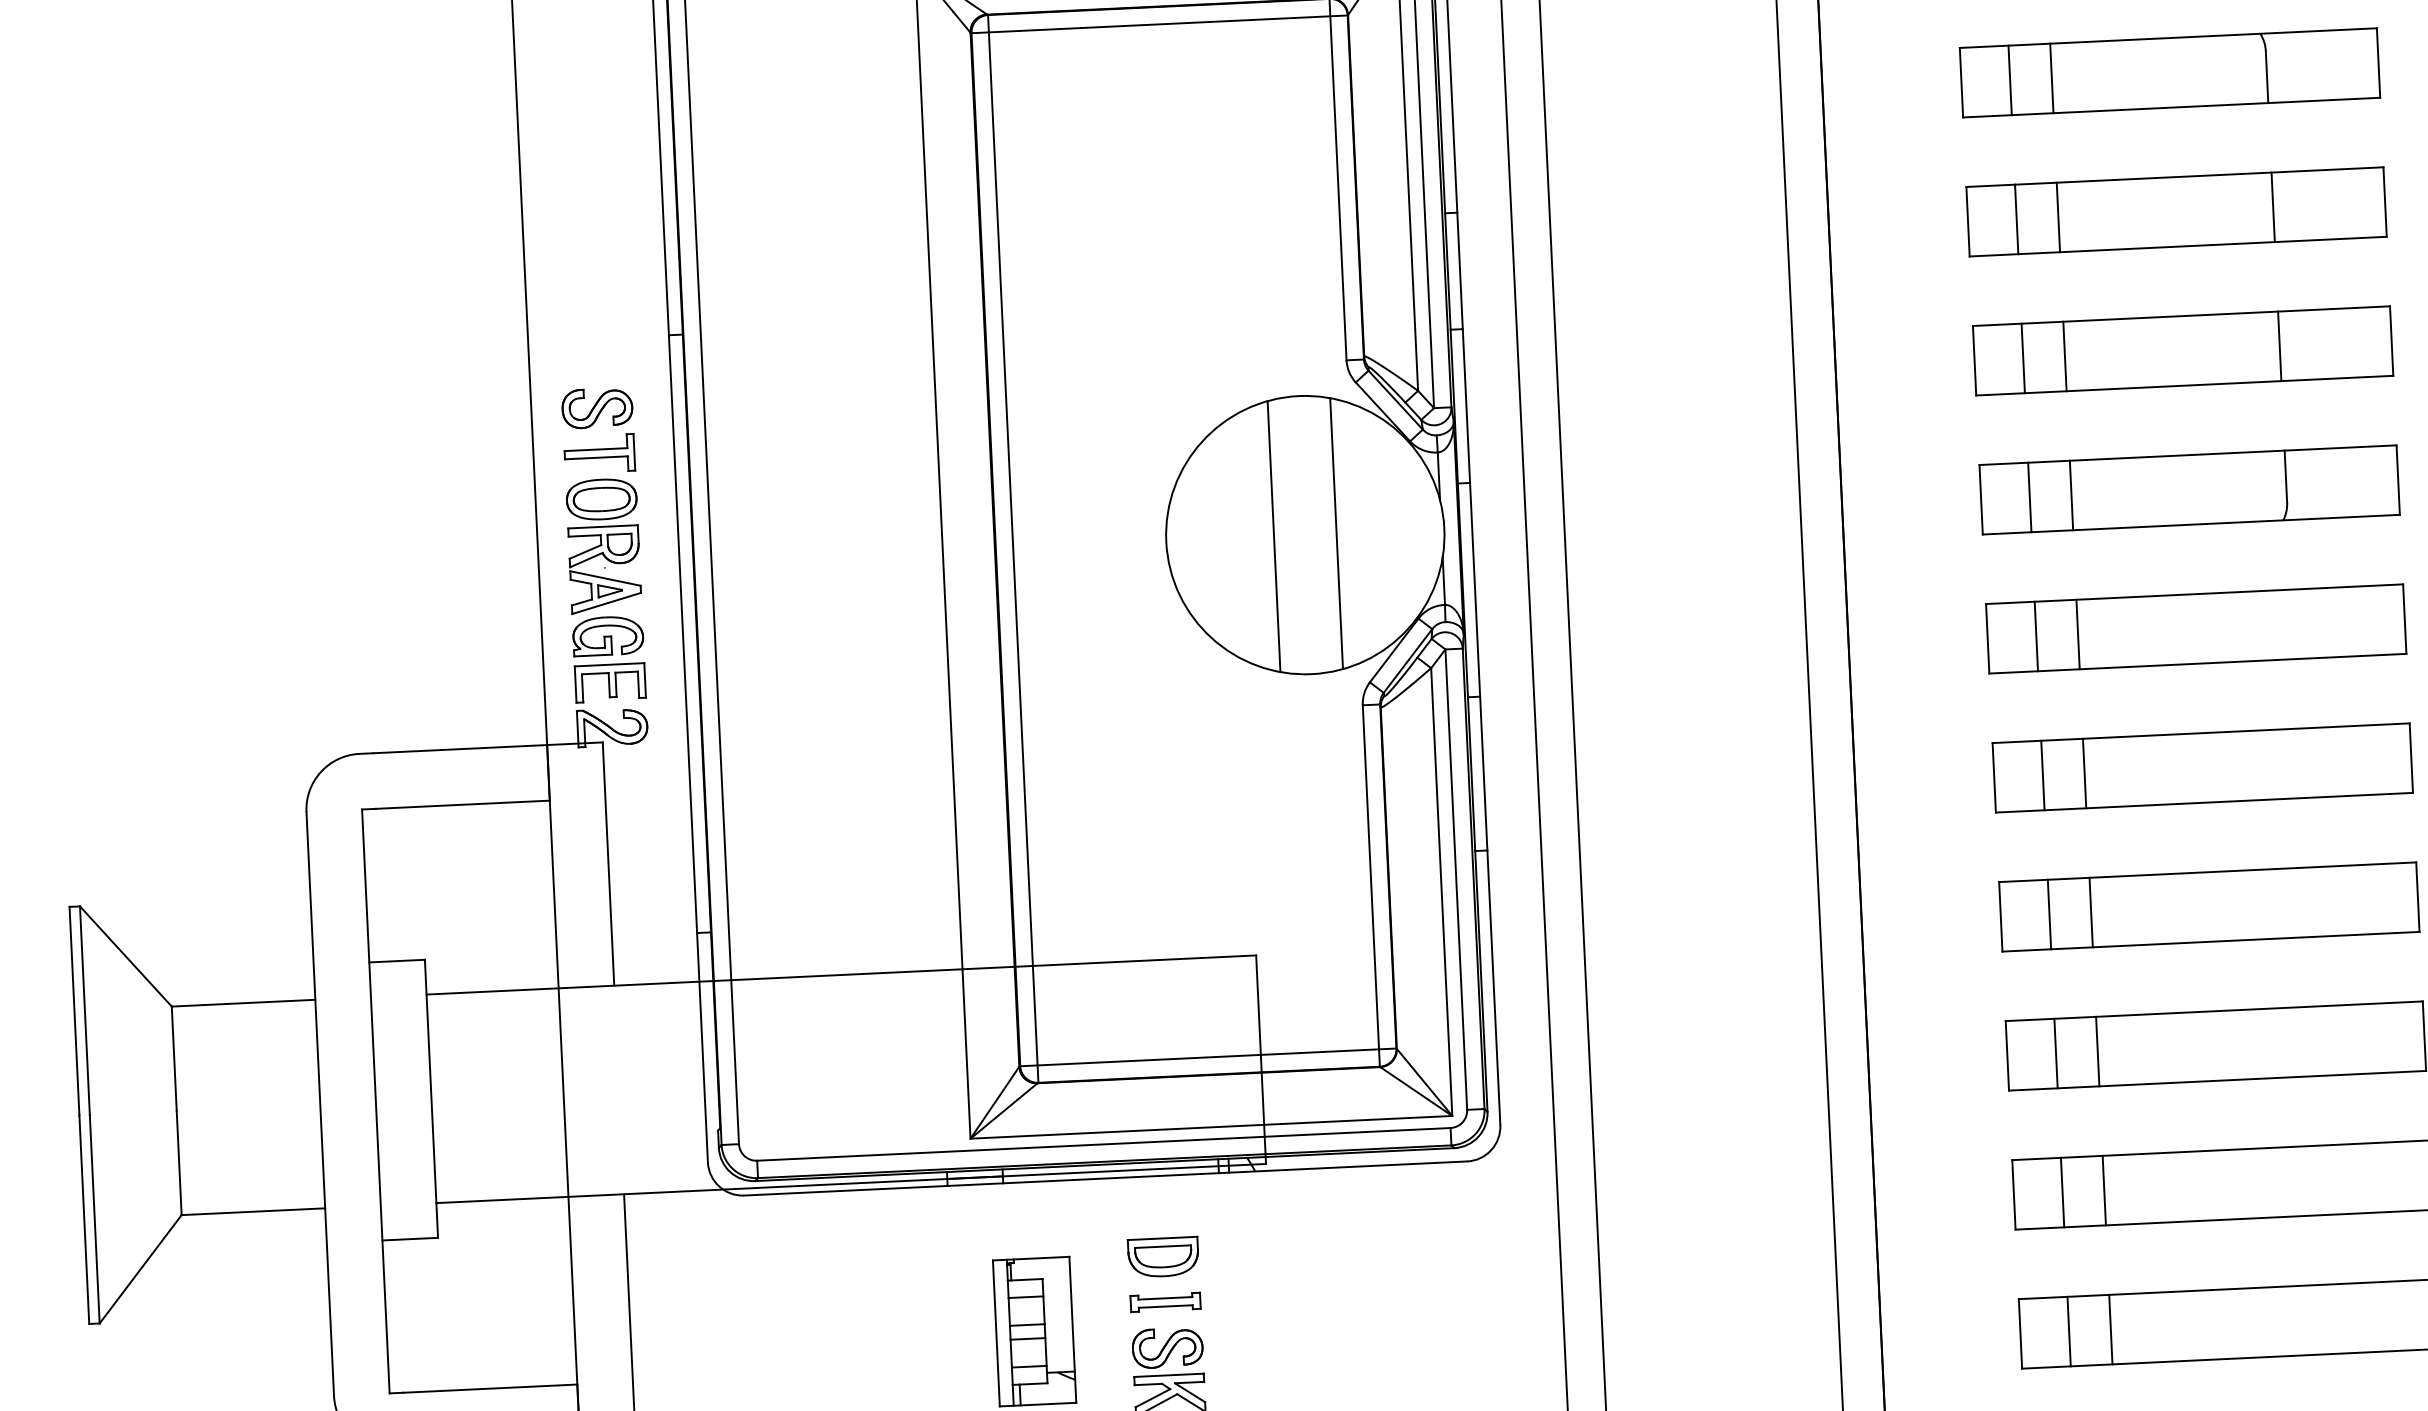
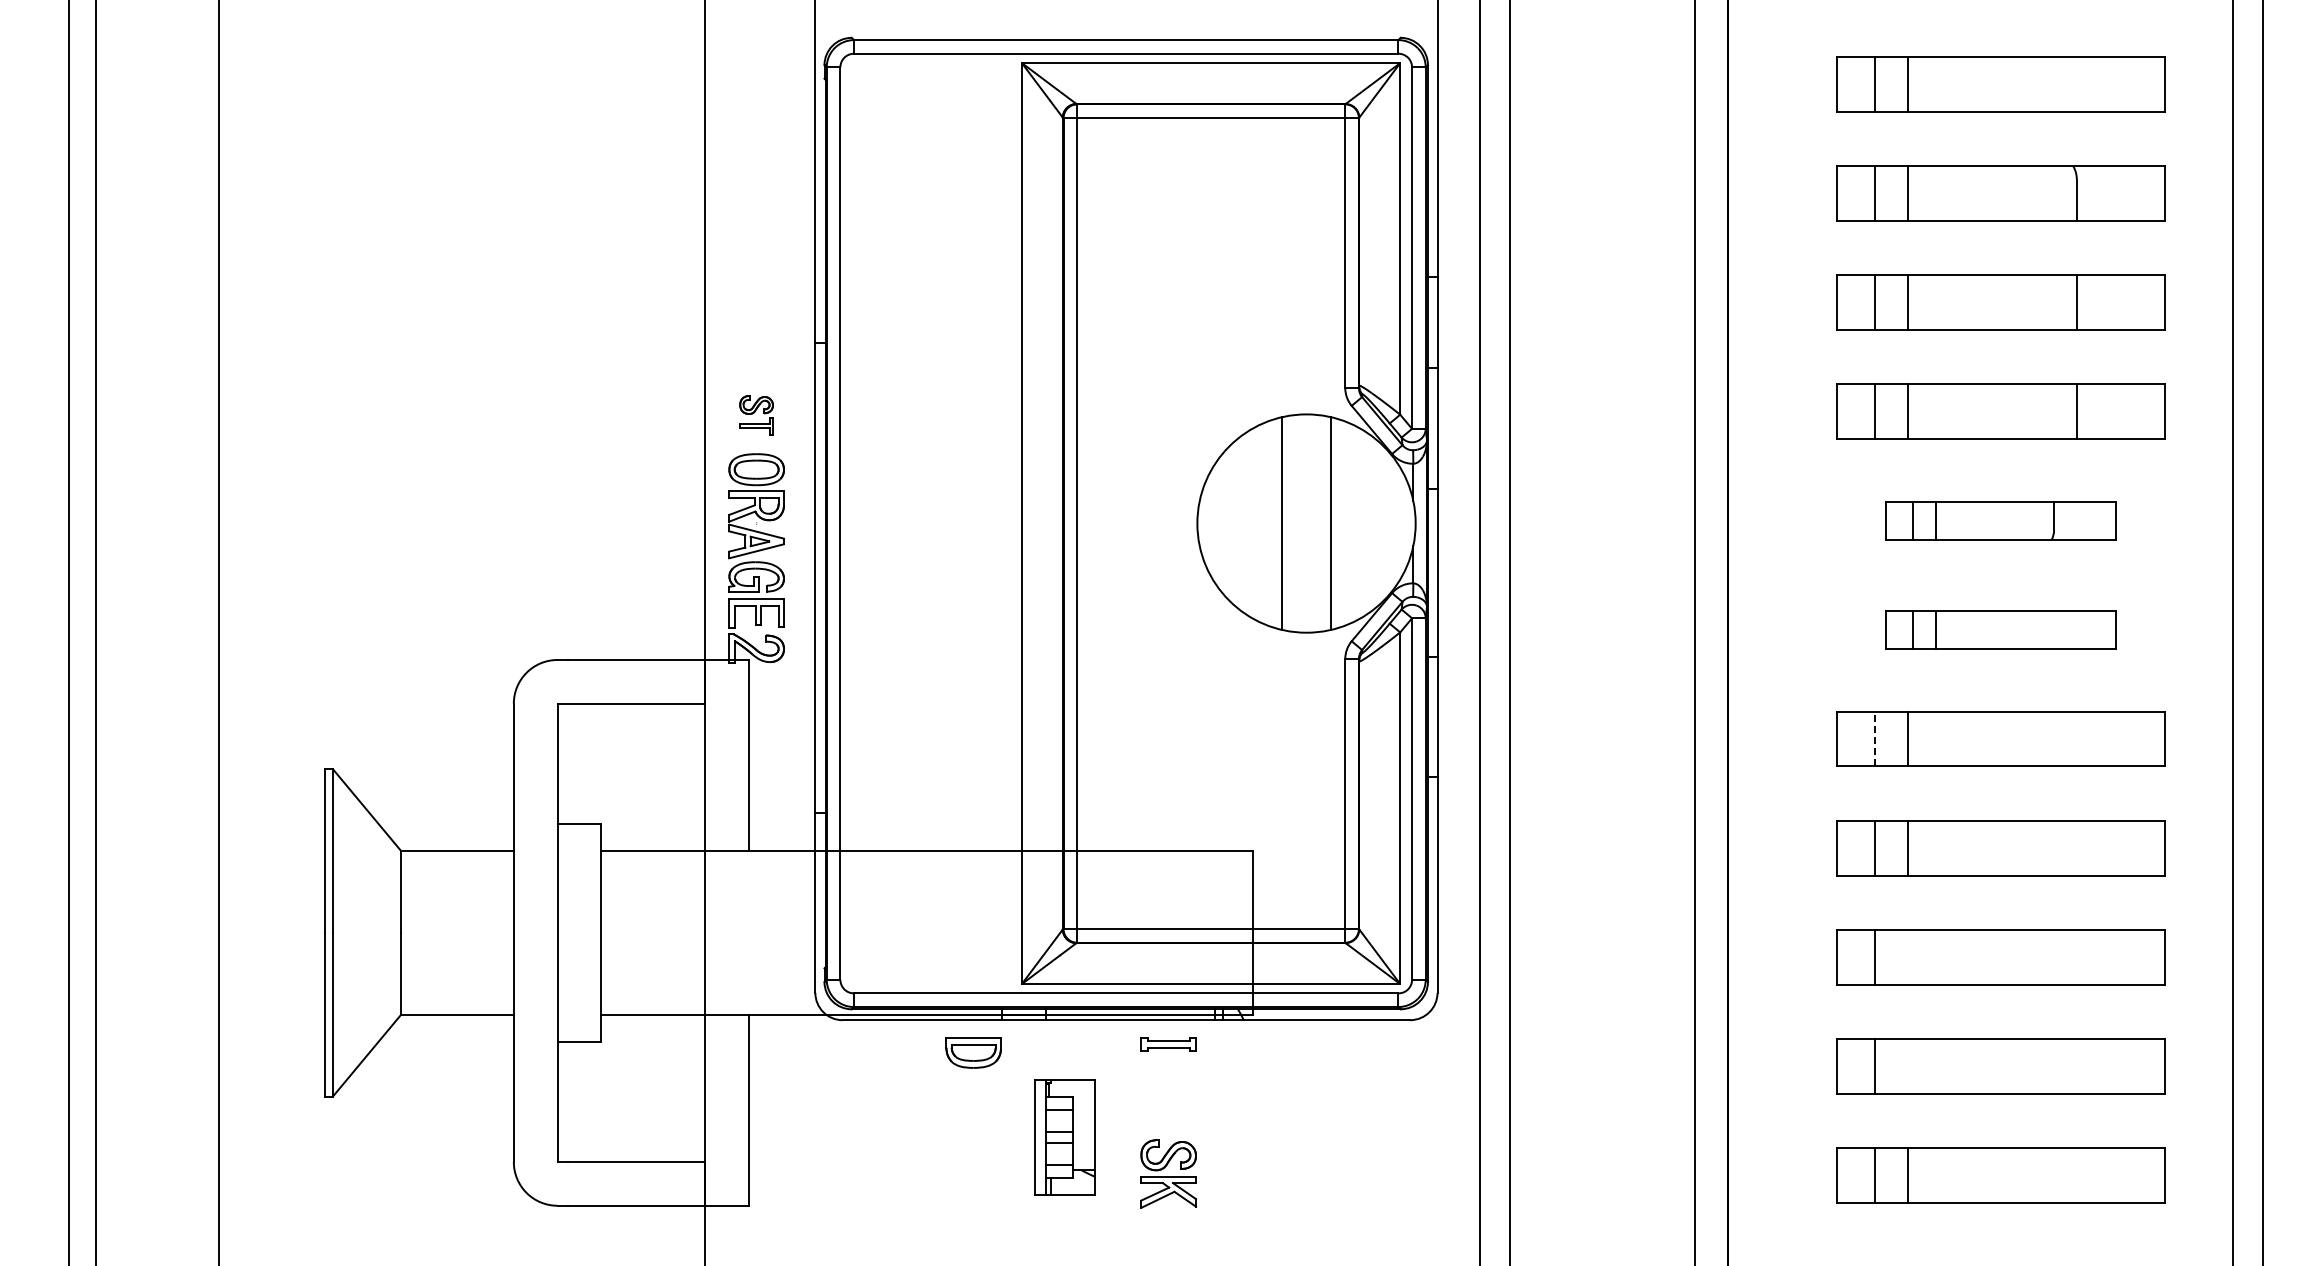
part: (598, 430) -> (756, 415), size x0.6
part: (2189, 489) -> (2000, 520), size x0.7
part: (2195, 628) -> (2000, 629), size x0.7
line: (2042, 774) -> (1875, 738), solid -> dashed
line: (2098, 1051) -> (1908, 957), removed
line: (2104, 1190) -> (1908, 1066), removed
part: (1163, 1256) -> (973, 1052), moved
part: (1165, 1302) -> (1168, 1044), moved

